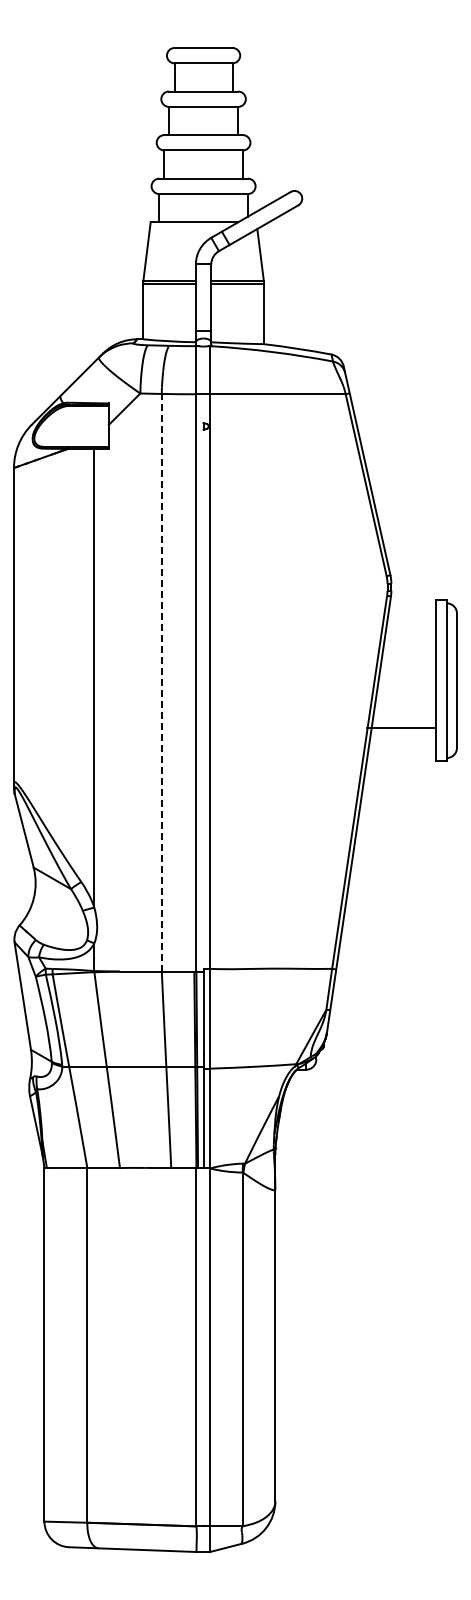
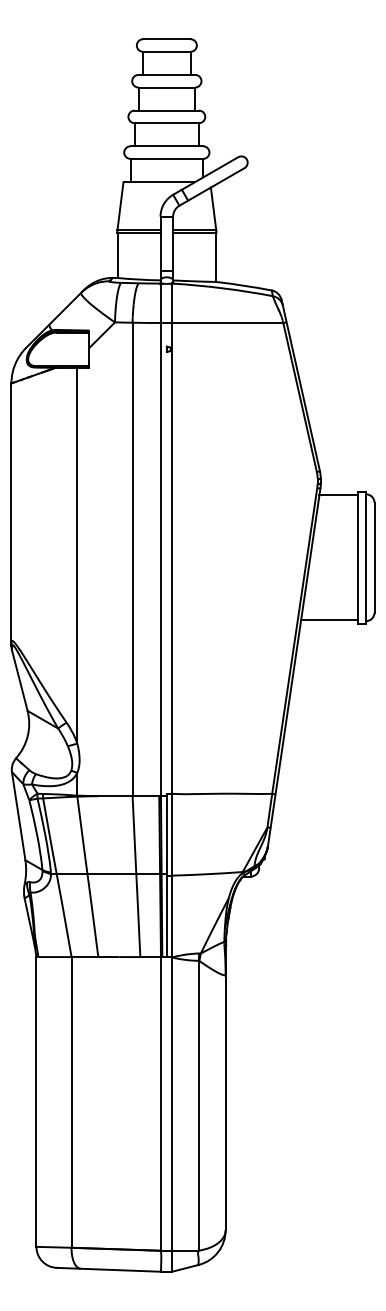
line: (412, 604) -> (338, 495), added
line: (161, 682) -> (132, 559), dashed -> solid
line: (401, 727) -> (329, 619), moved

